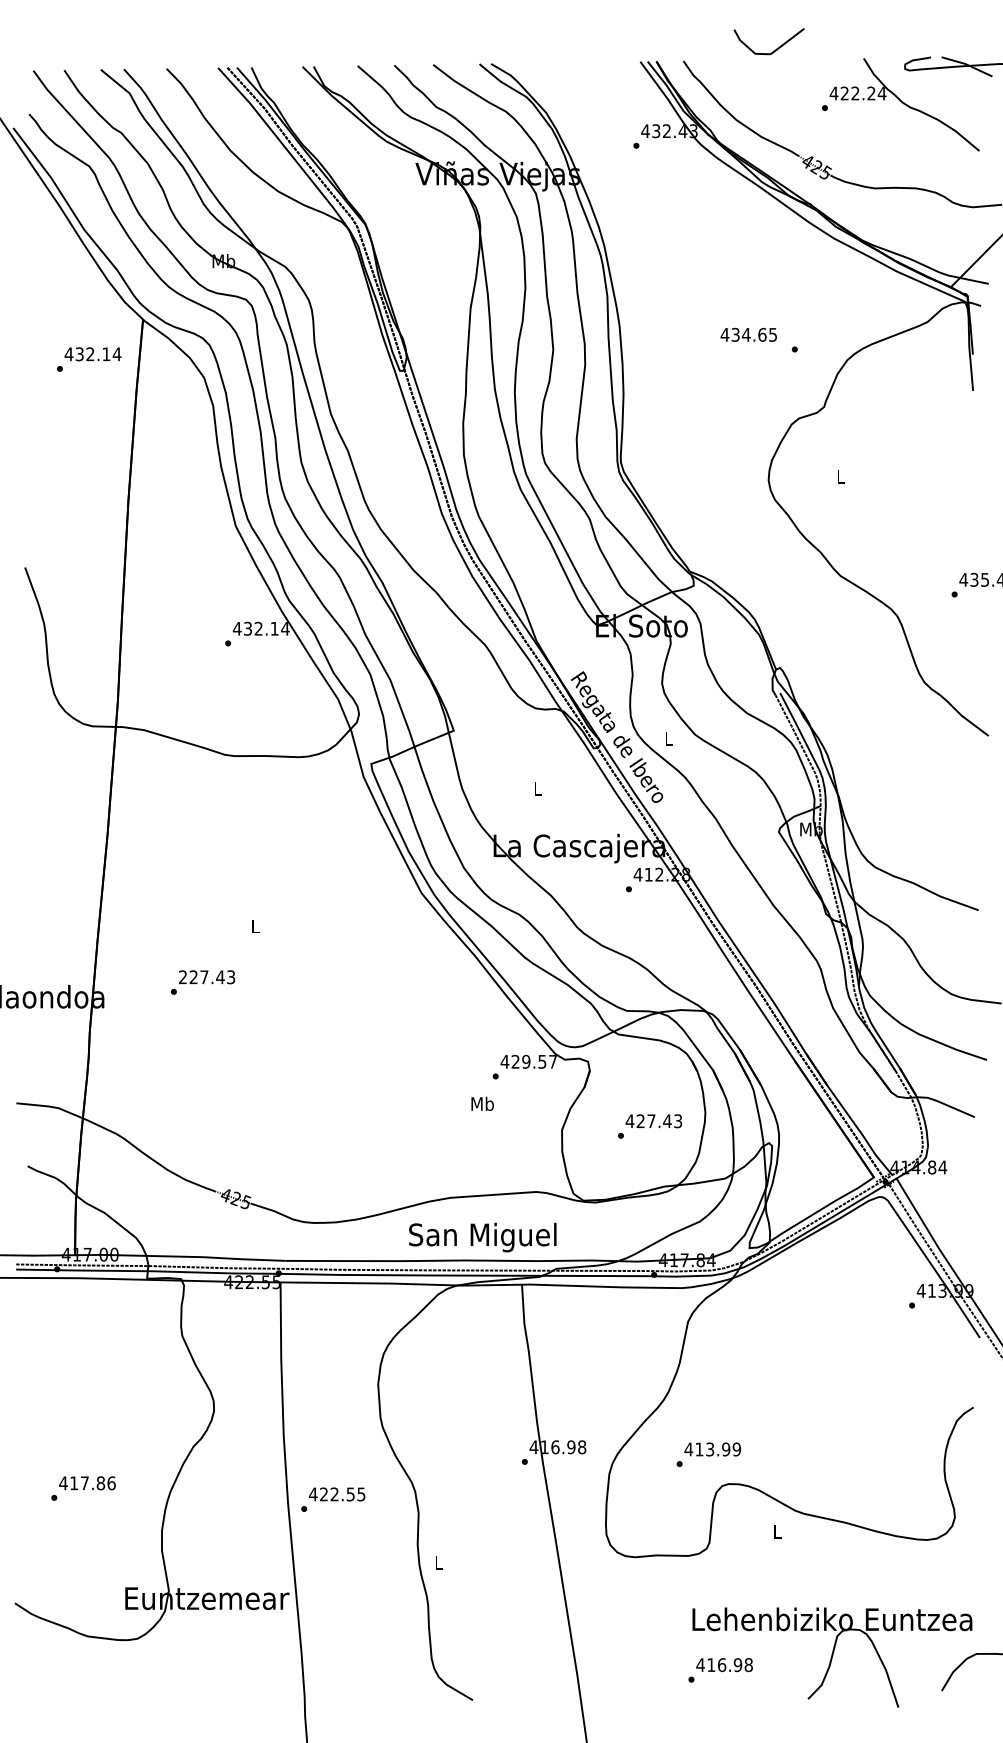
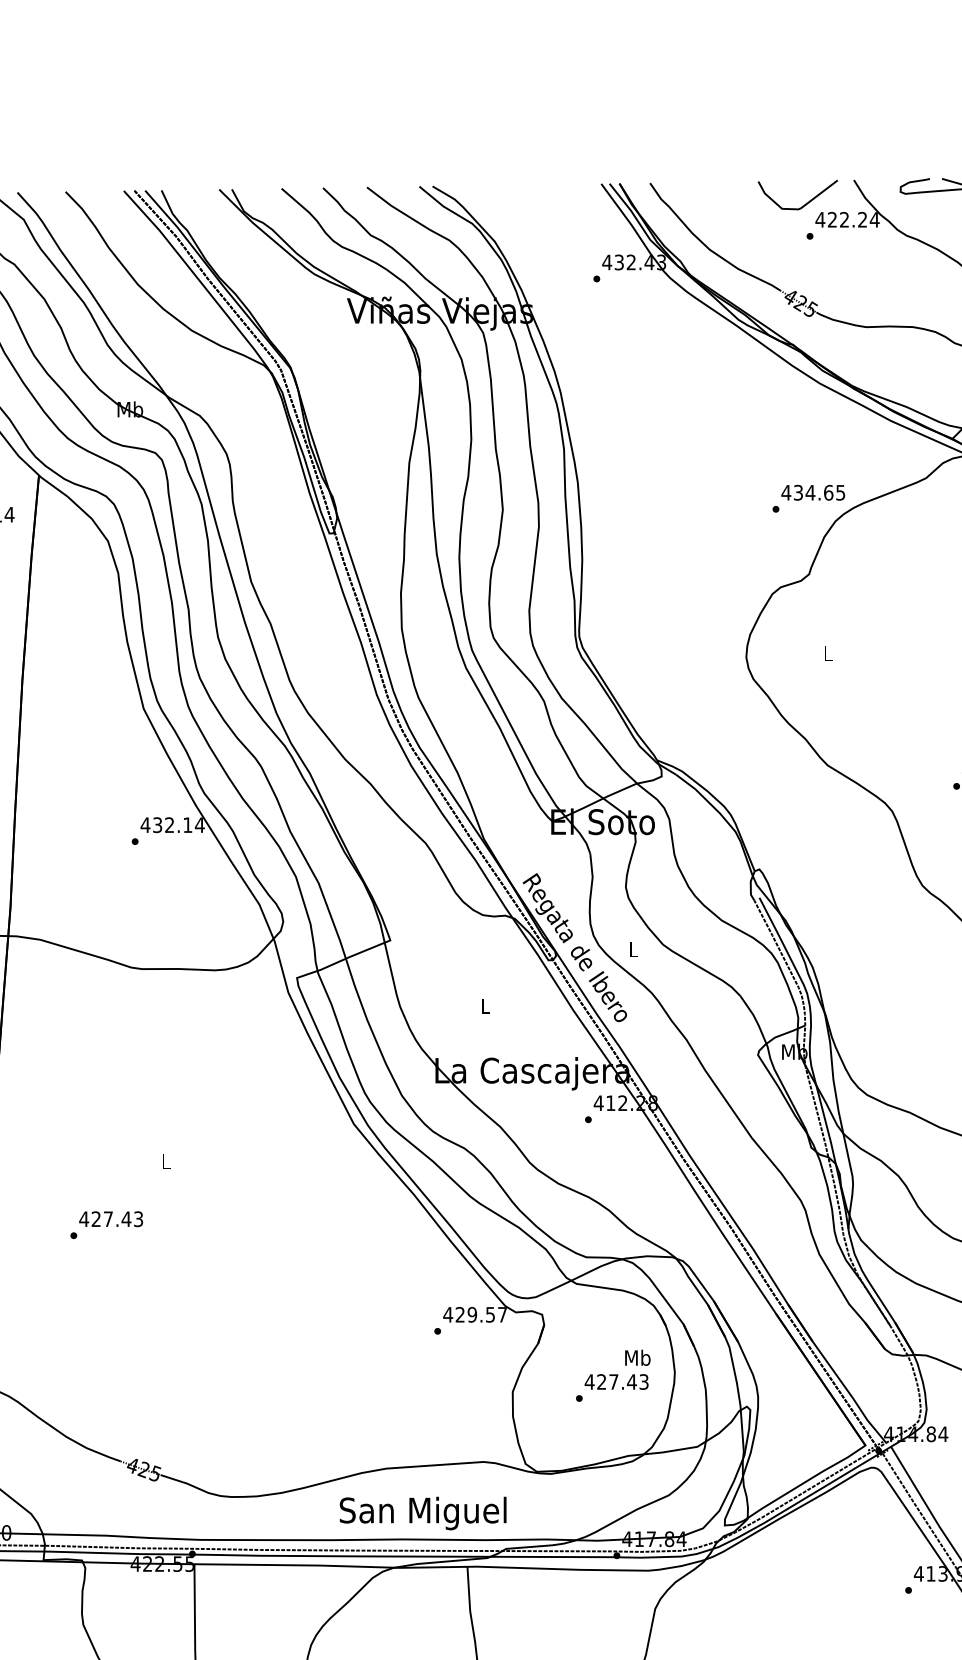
curve: (776, 48) -> (806, 202), moved
text: (748, 334) -> (812, 492), moved
text: (182, 977) -> (83, 1219), 227.43 -> 427.43
text: (482, 1103) -> (637, 1357), moved

